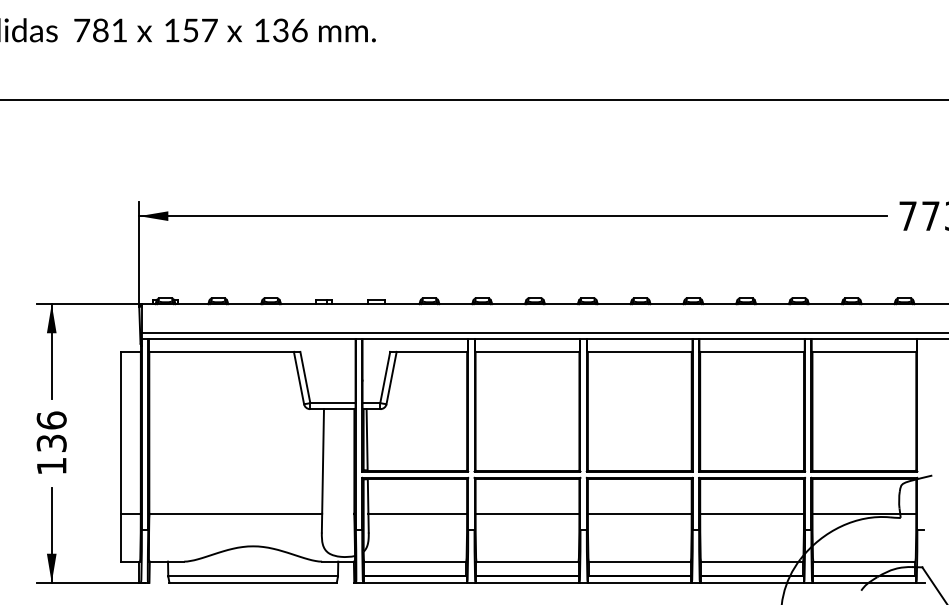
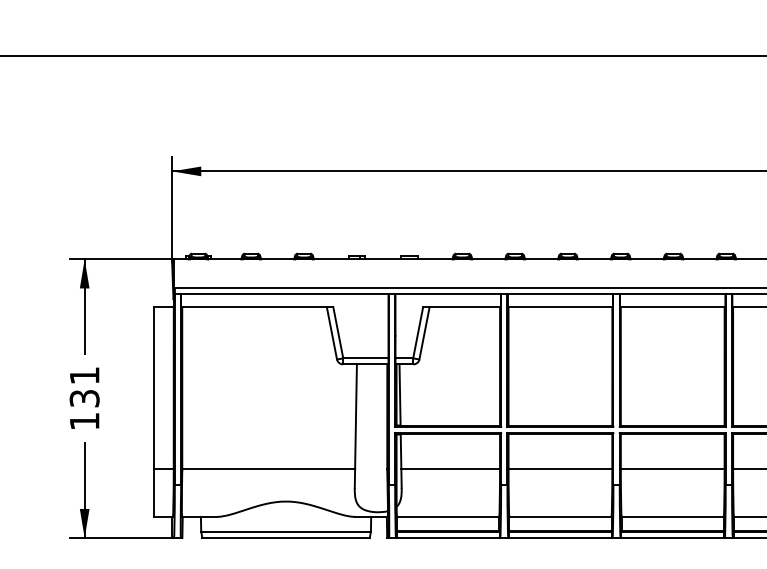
text: (51, 420) -> (84, 375), 136 -> 131

